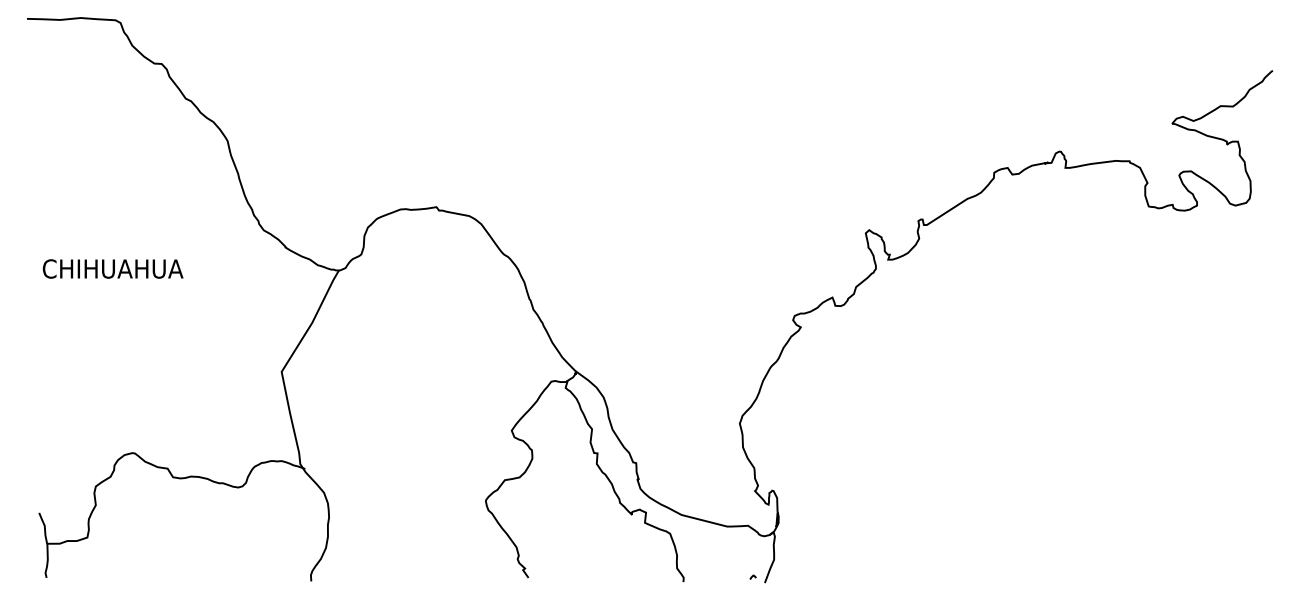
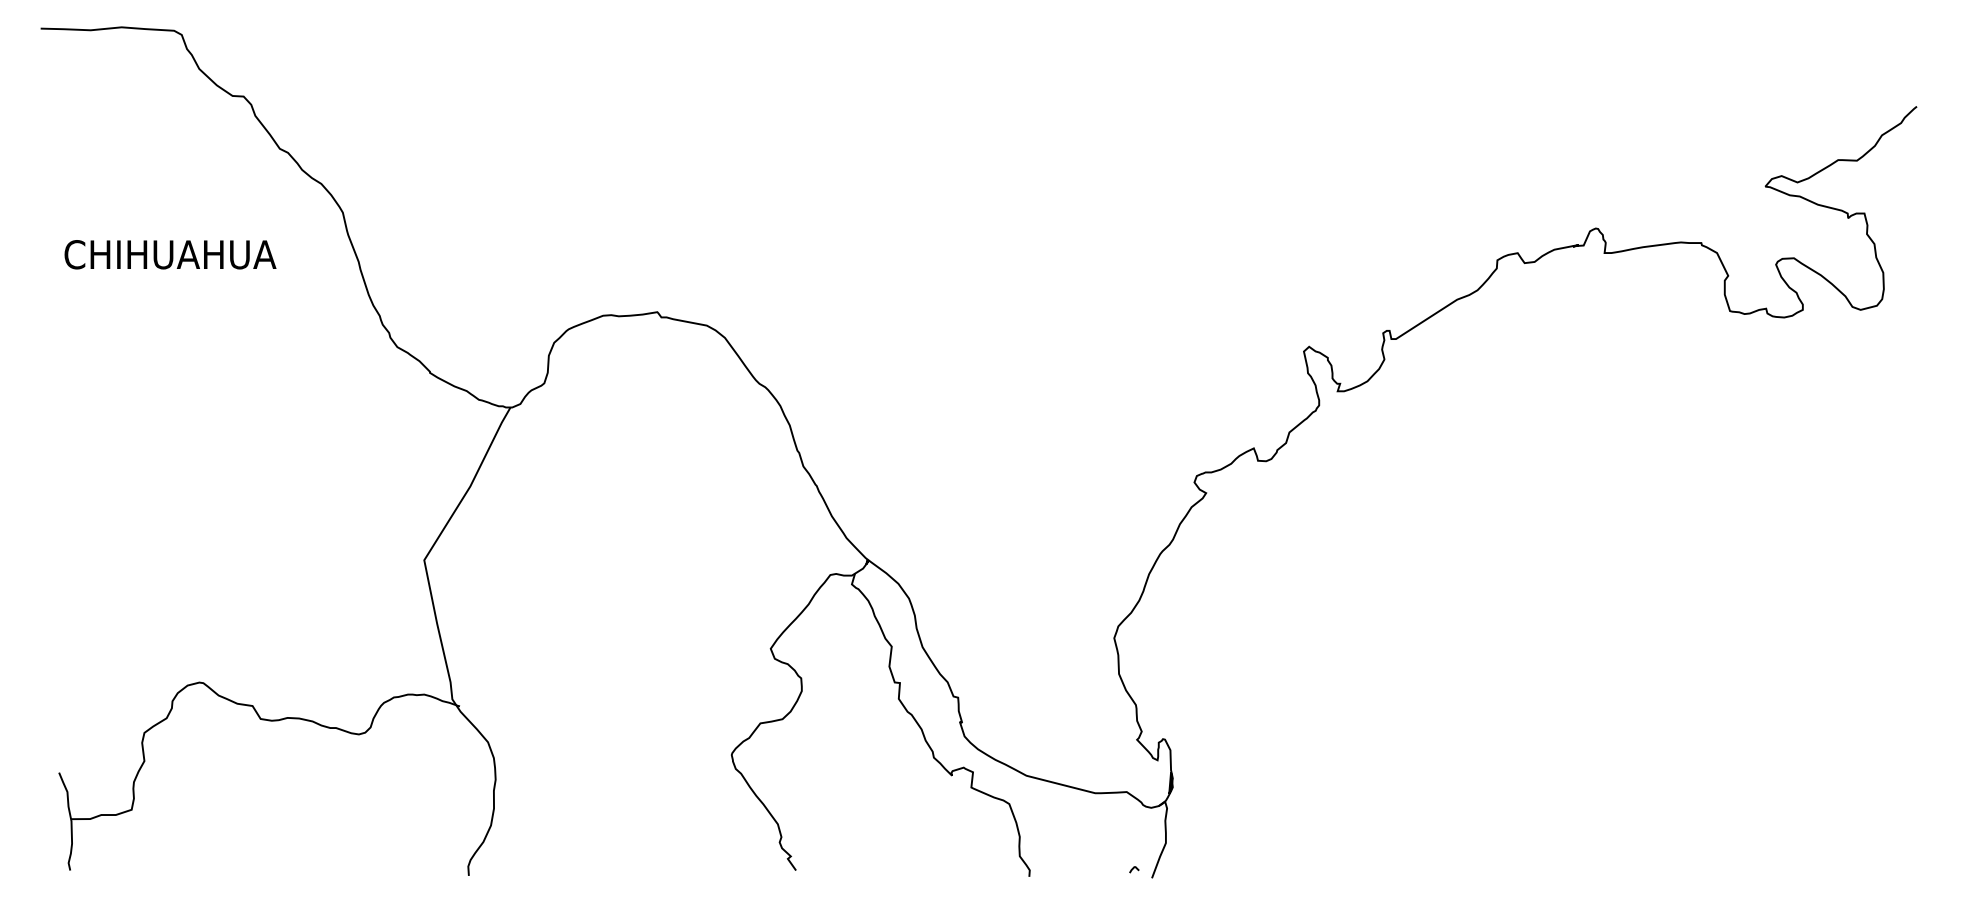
text: (112, 268) -> (169, 253), moved

